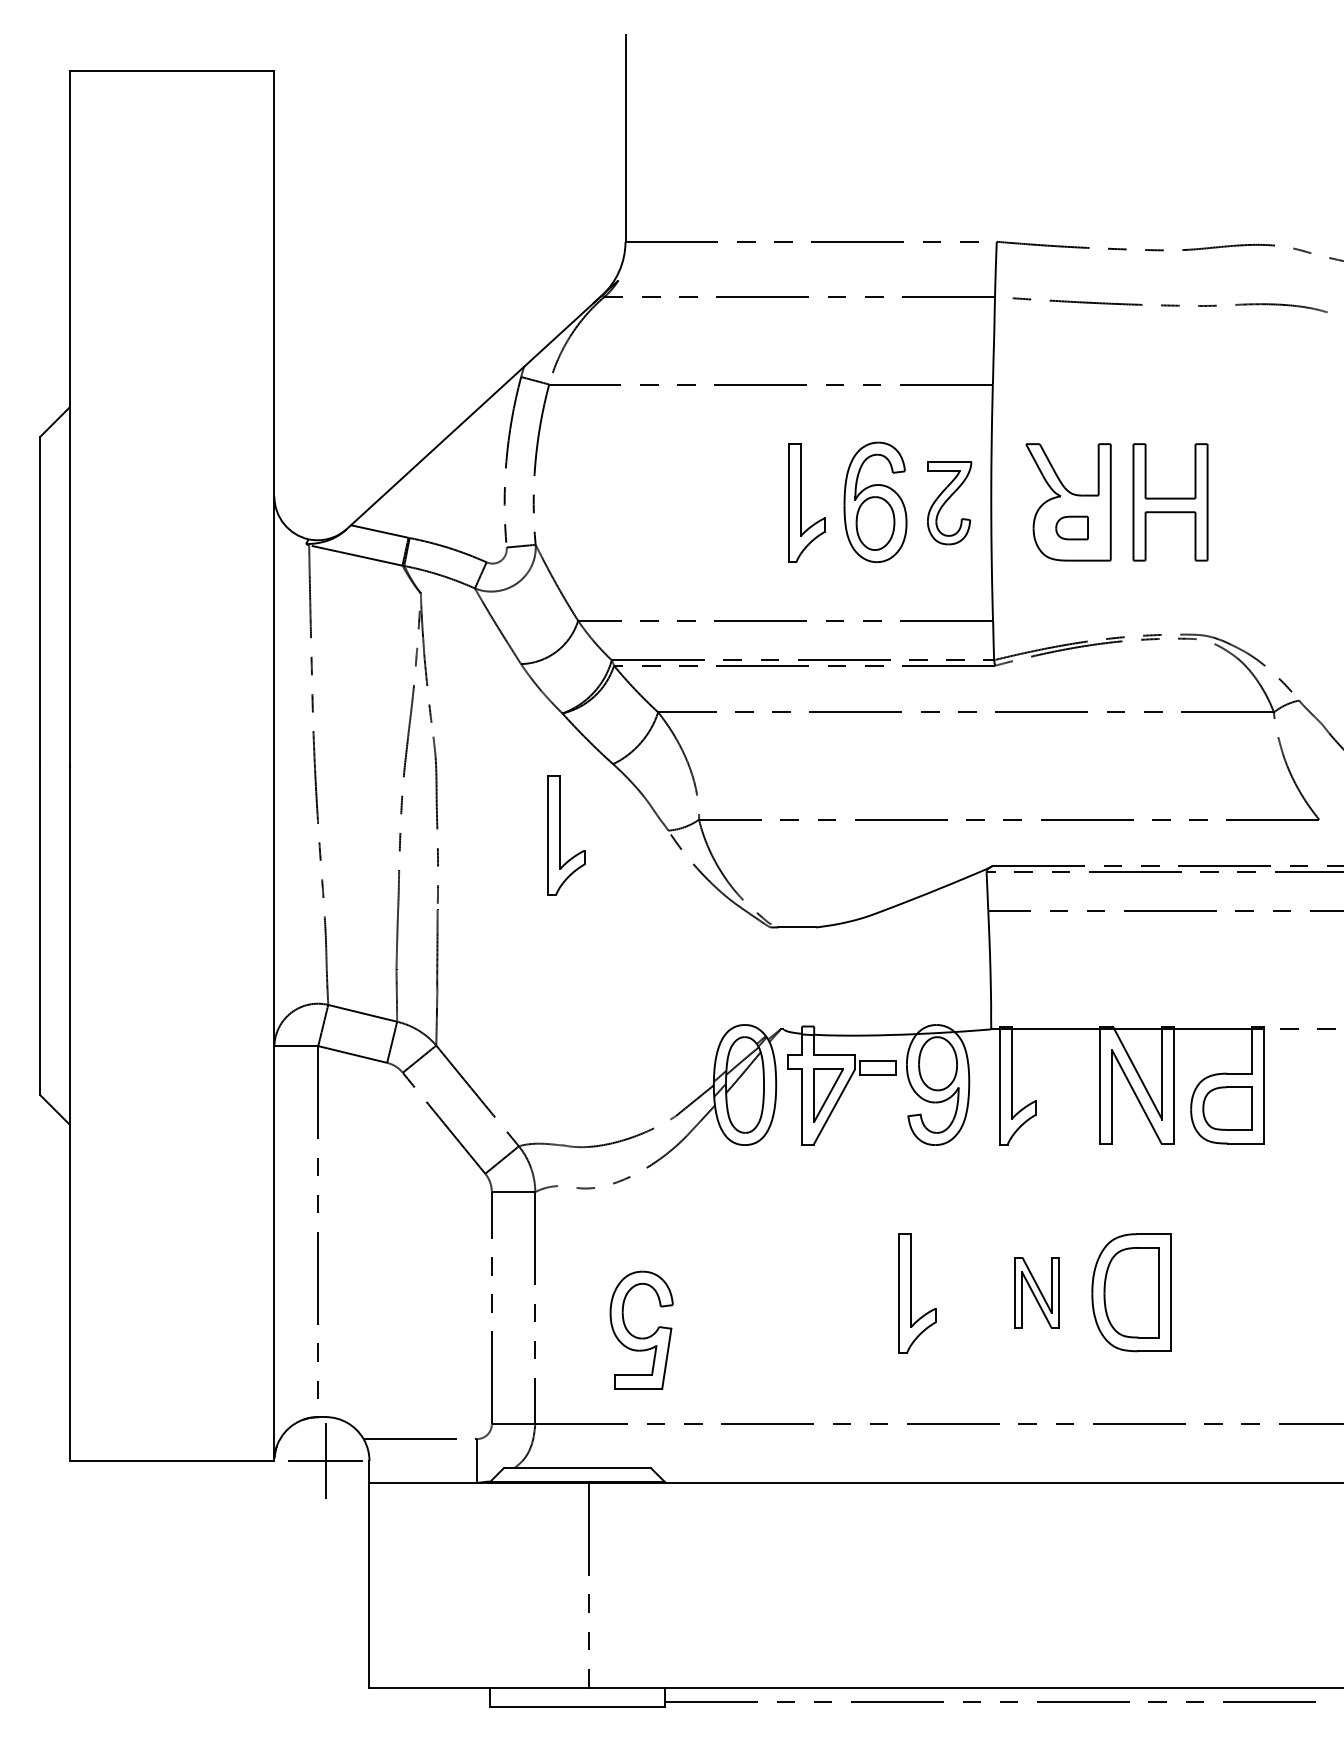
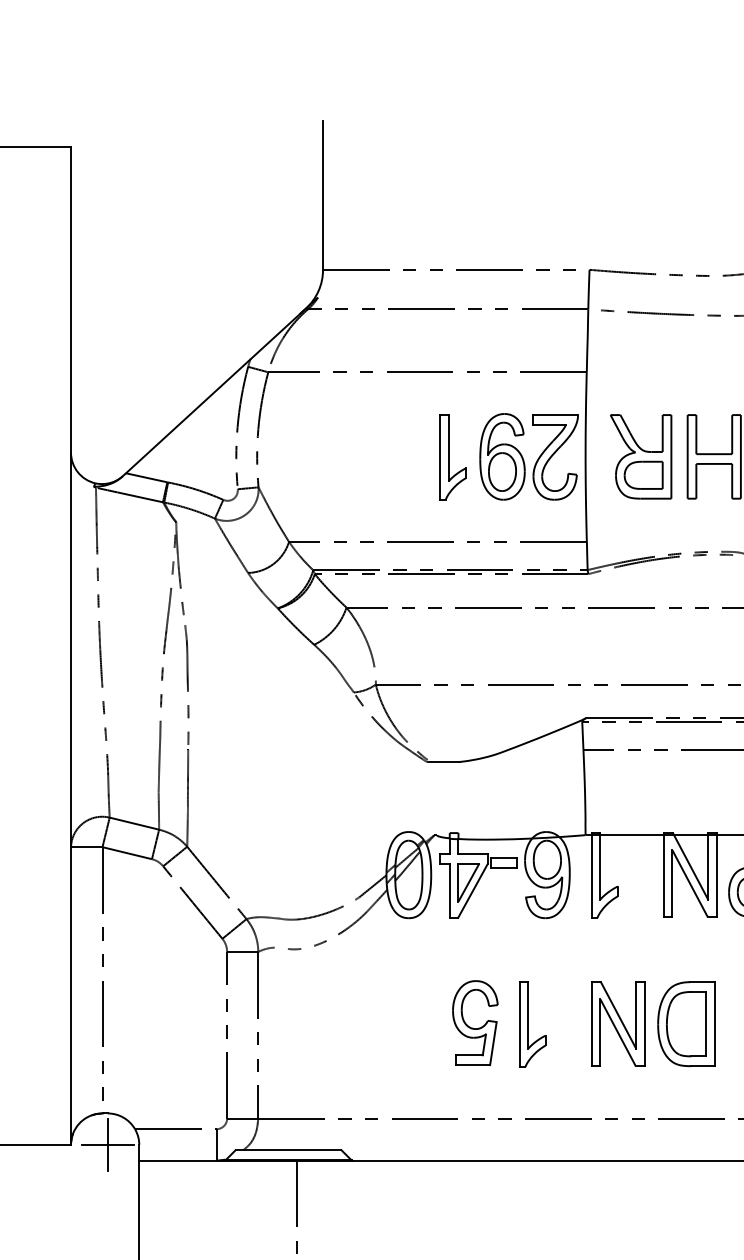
part: (949, 502) -> (555, 456), size x1.43
part: (1071, 527) -> (643, 474), size x1.67
part: (566, 835) -> (280, 695), removed
part: (1036, 1292) -> (618, 1024), size x1.67
part: (641, 1337) -> (475, 1028), moved

